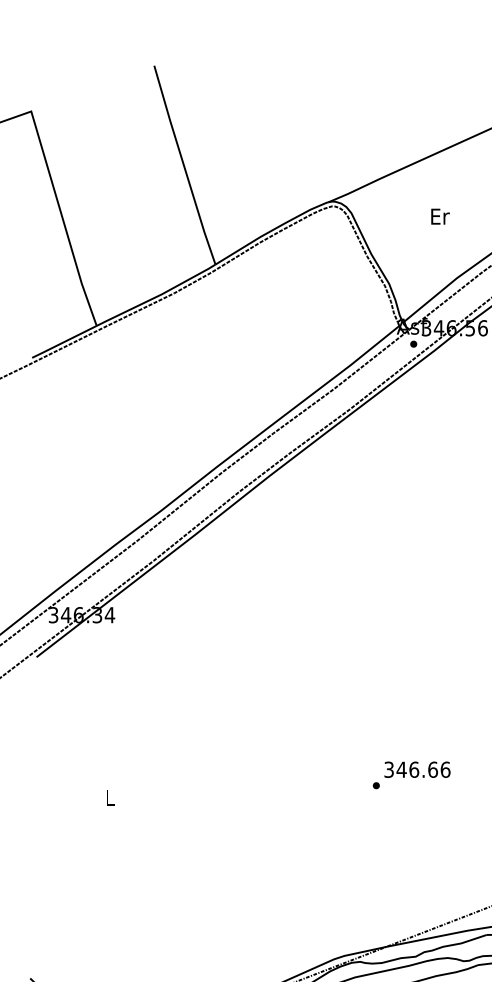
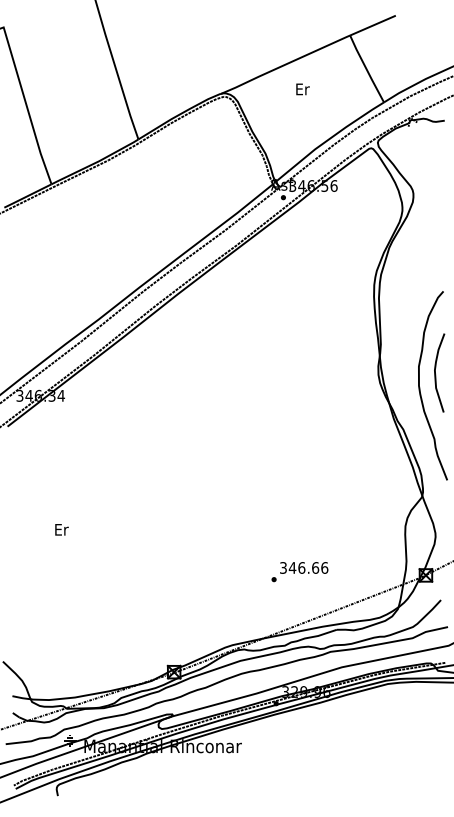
text: (439, 216) -> (302, 89), moved
text: (411, 775) -> (299, 572), moved
text: (110, 797) -> (61, 529), L -> Er

